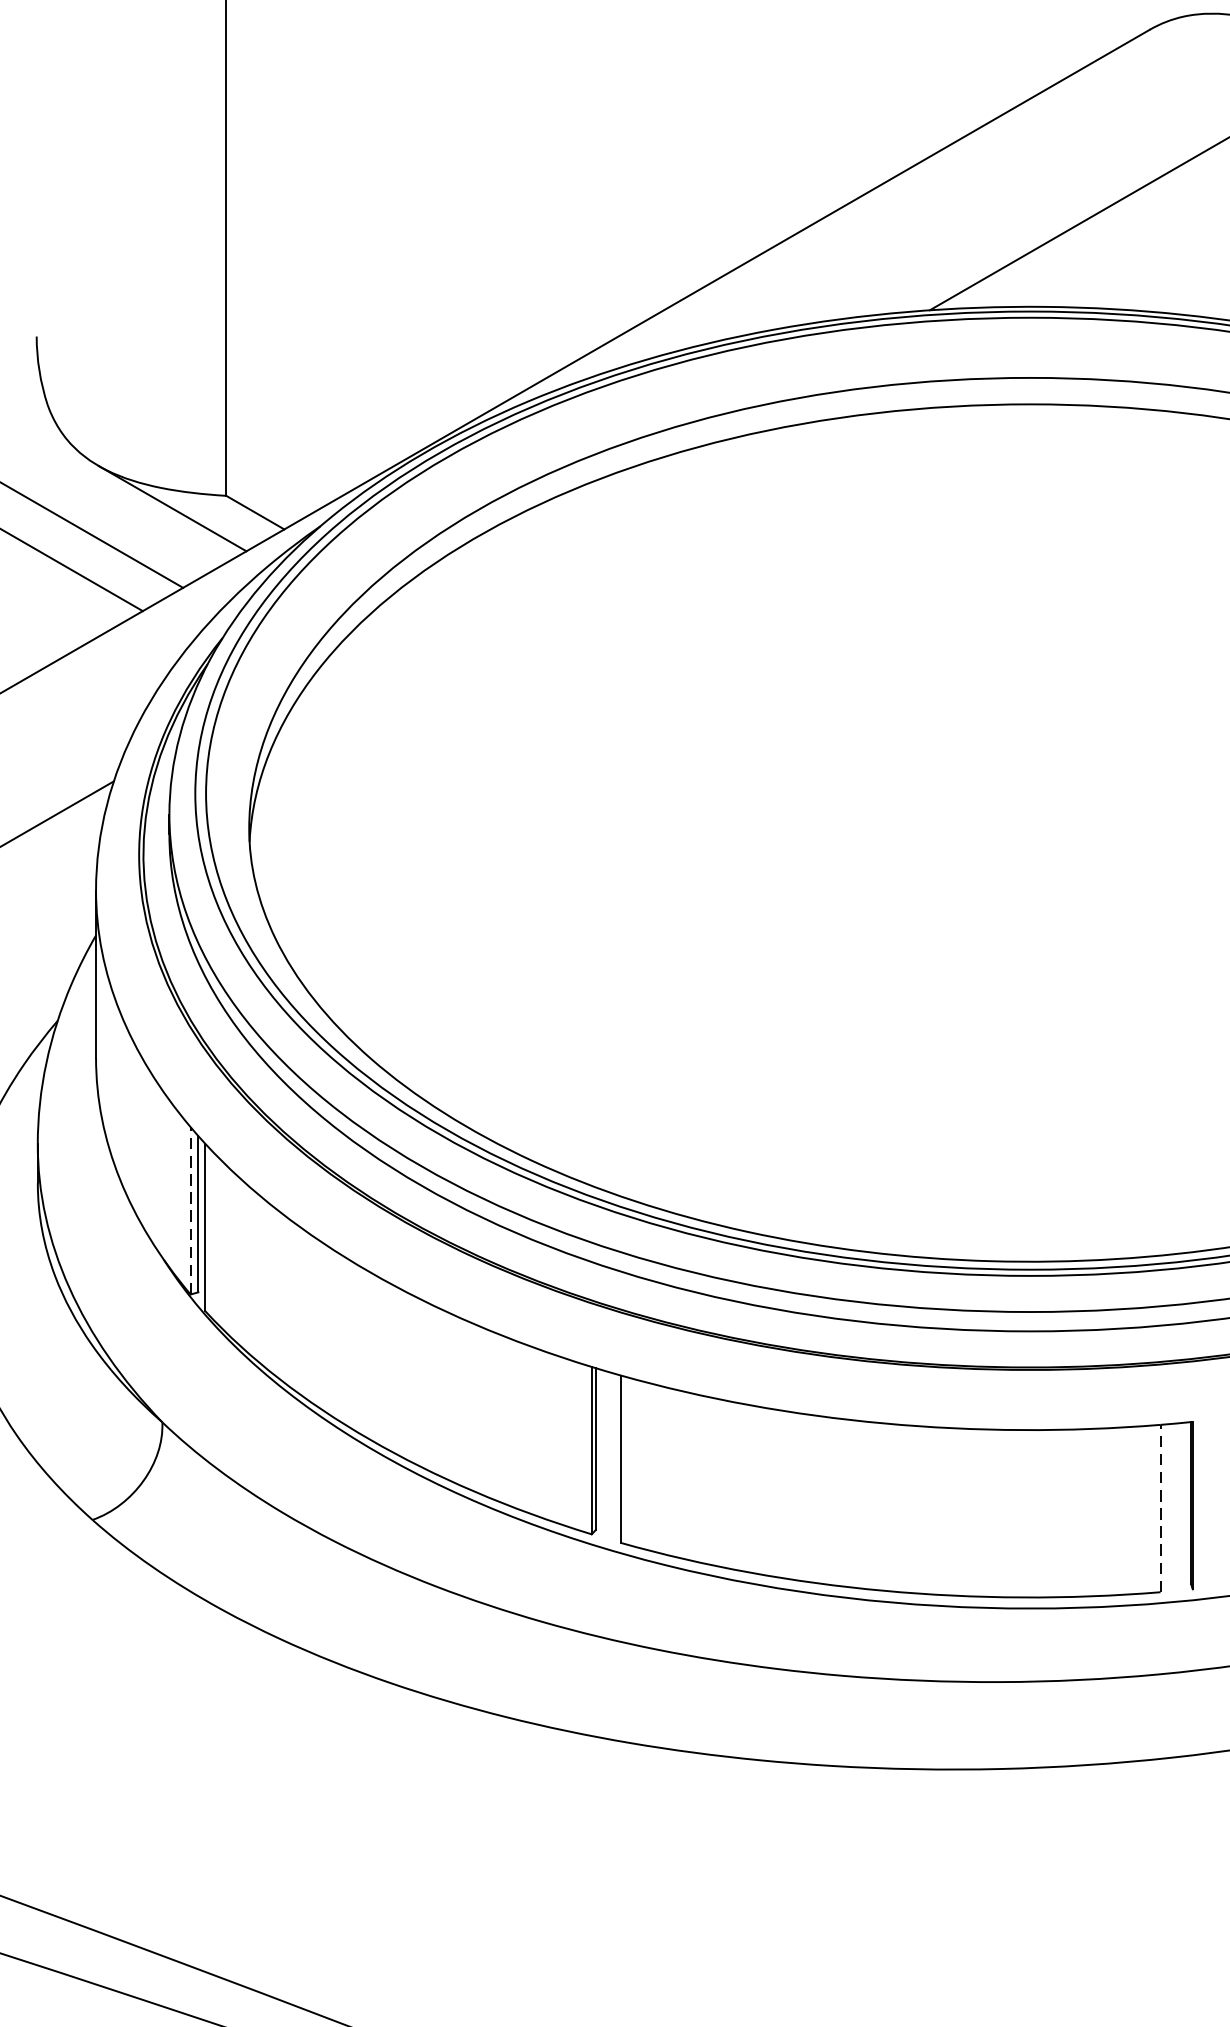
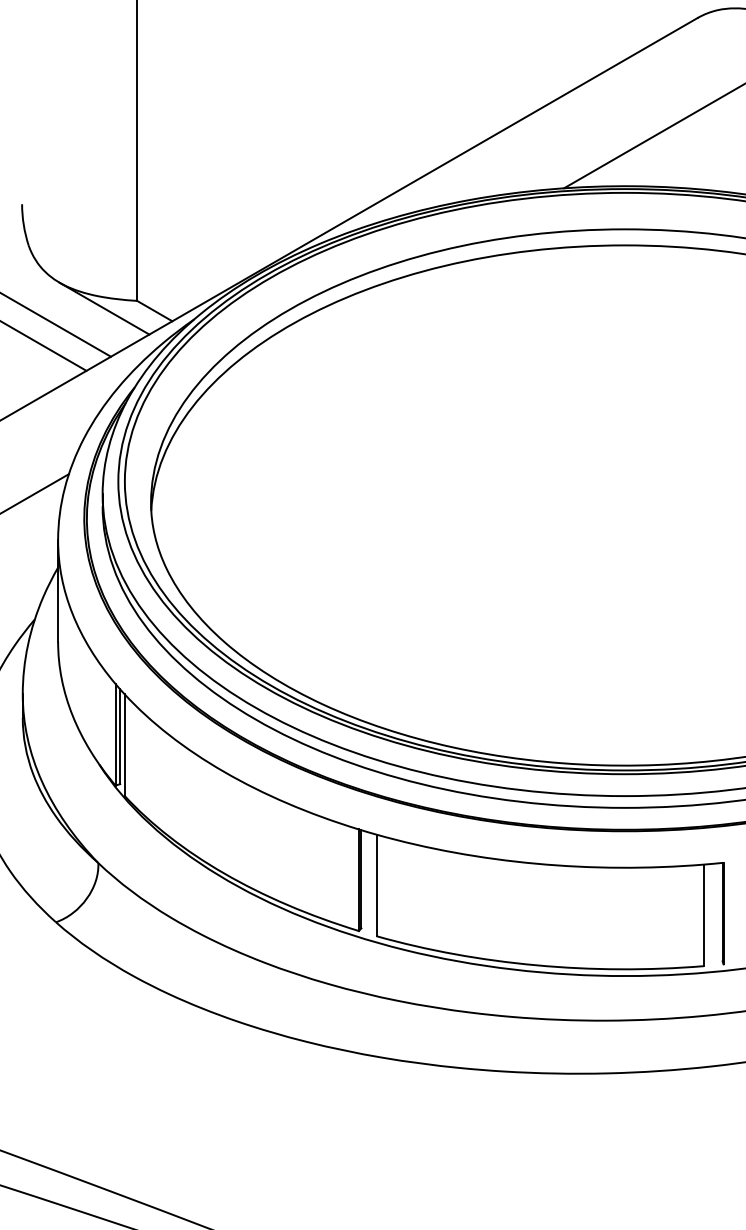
line: (190, 1210) -> (115, 734), dashed -> solid
line: (1161, 1508) -> (704, 915), dashed -> solid

